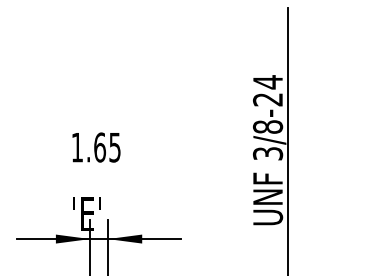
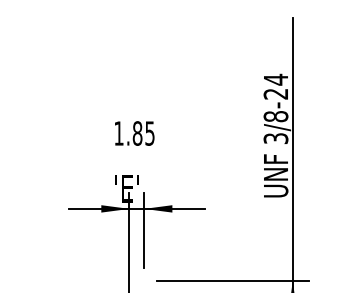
text: (99, 147) -> (137, 133), 1.65 -> 1.85

